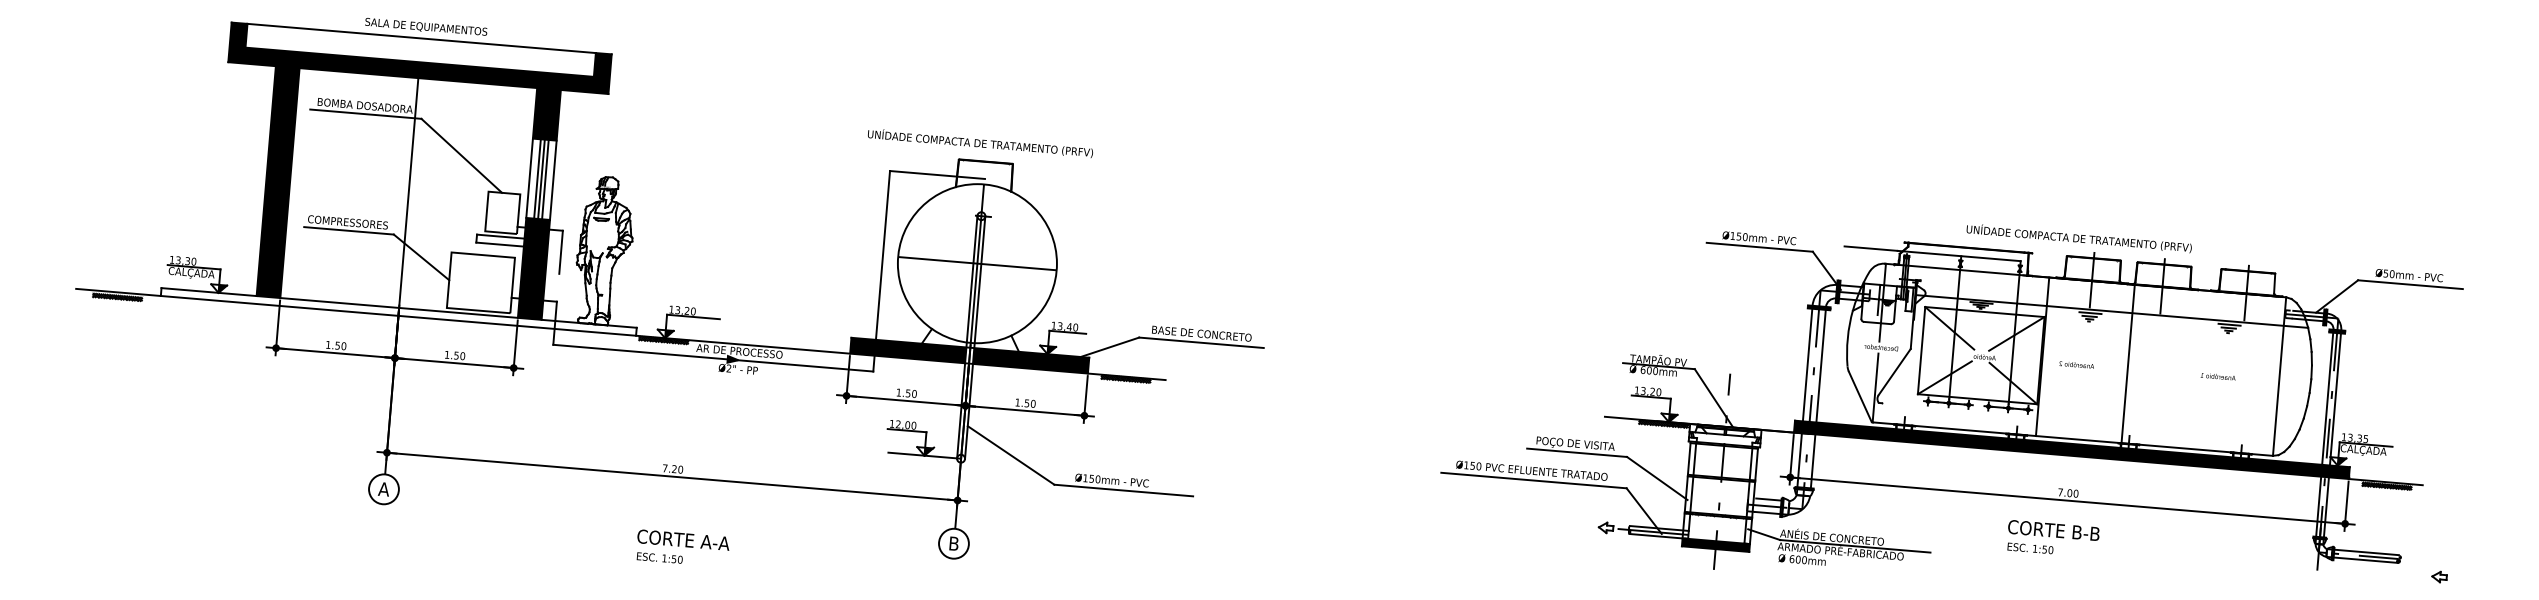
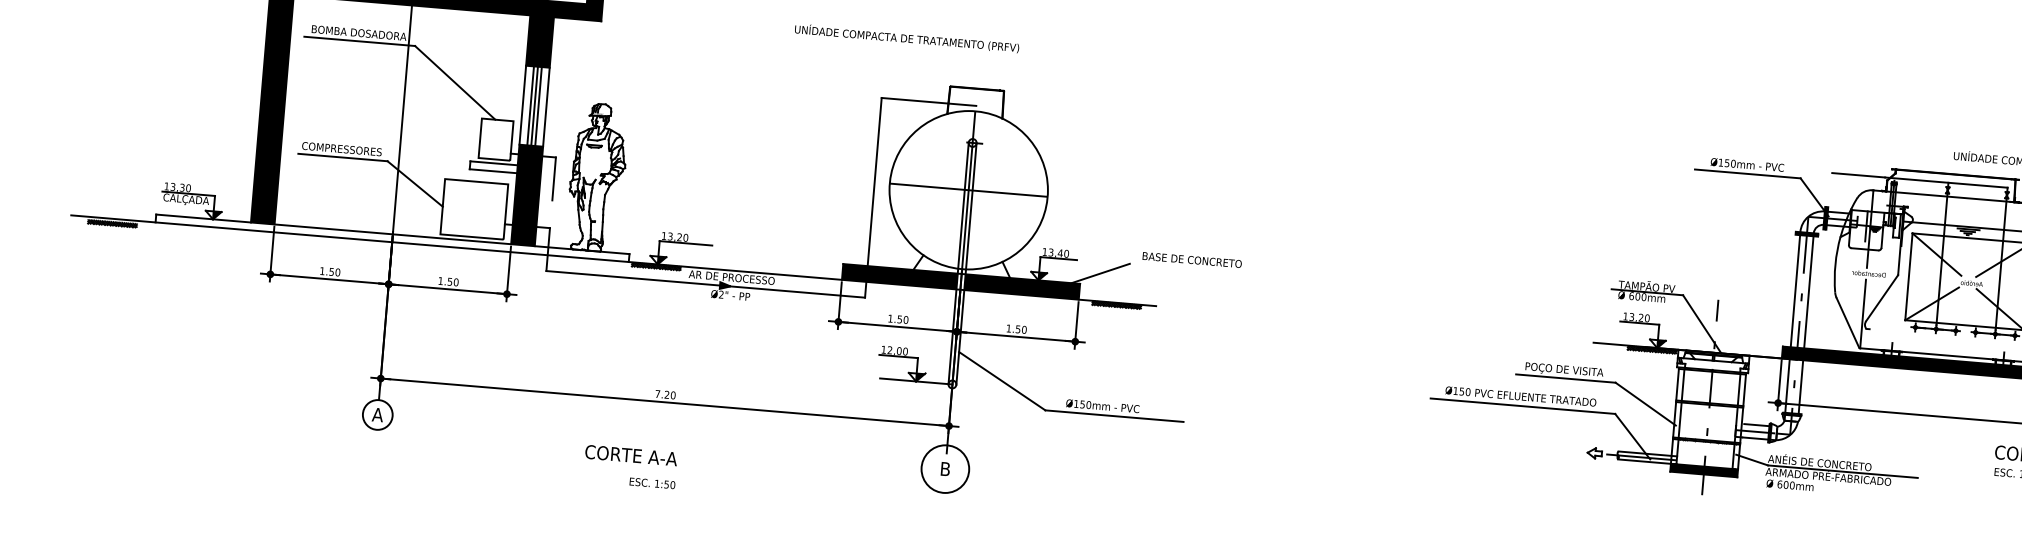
text: (980, 143) -> (907, 38), moved
line: (1201, 342) -> (1191, 268), removed
text: (683, 539) -> (631, 454), moved
circle: (953, 543) -> (944, 468), size x1.6

